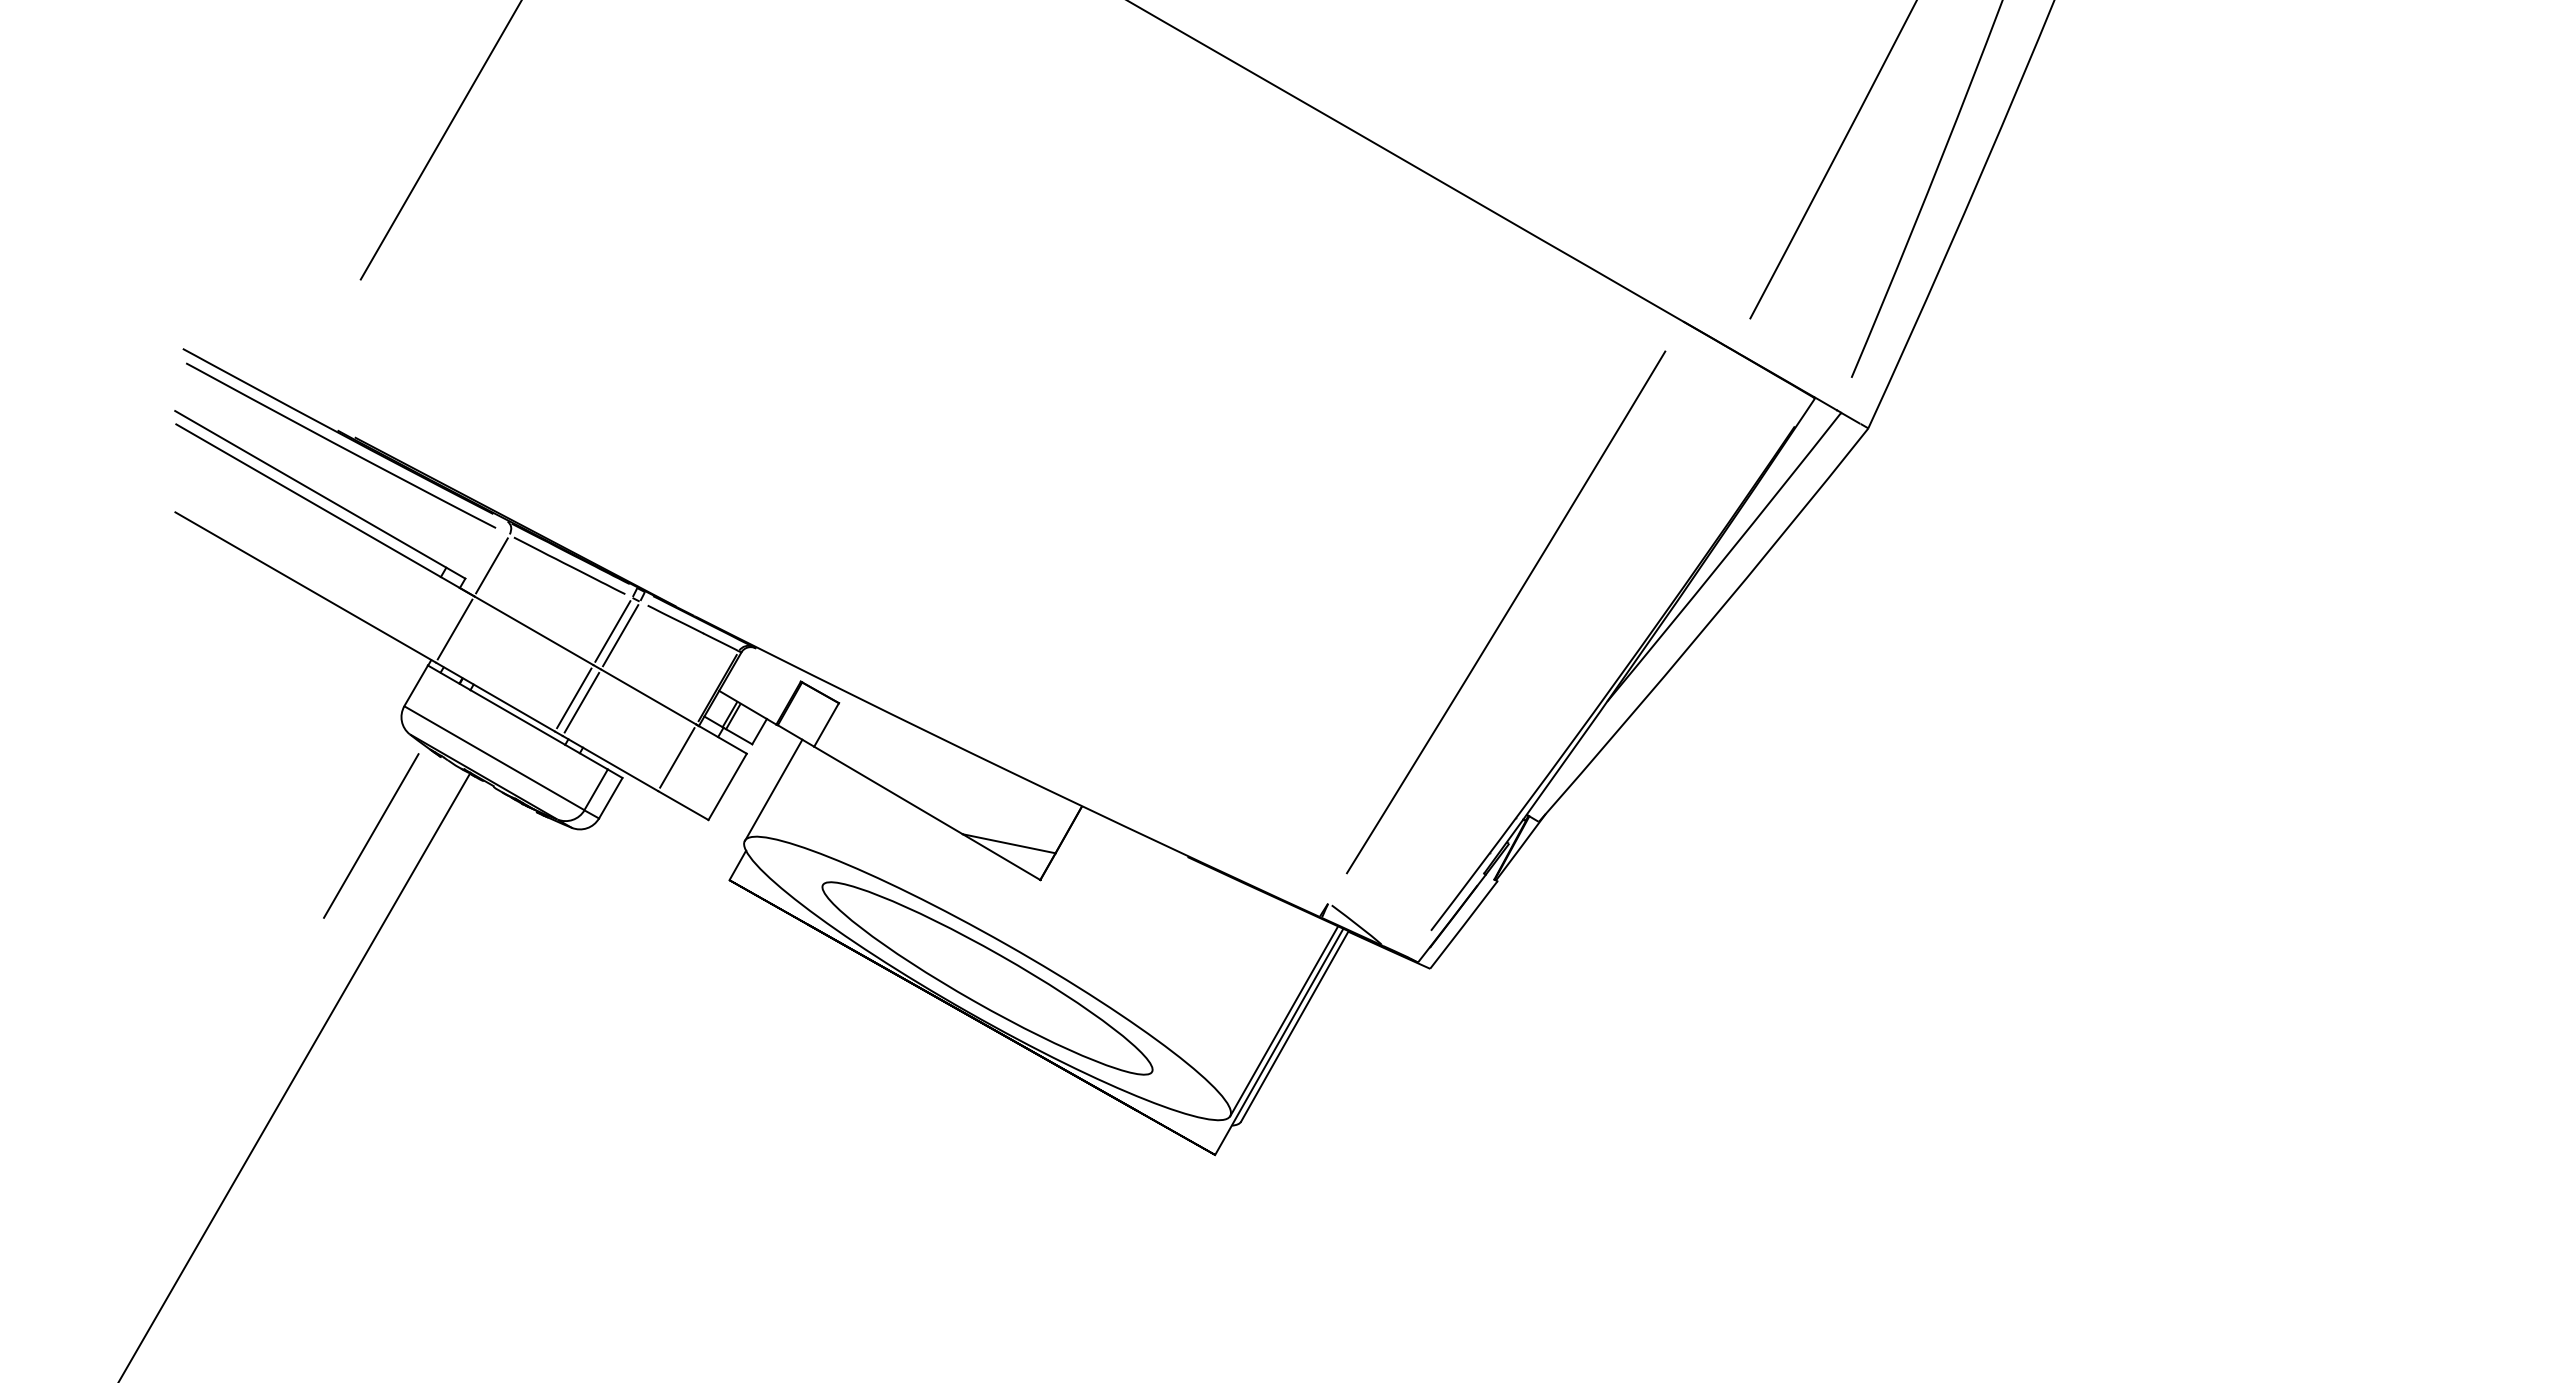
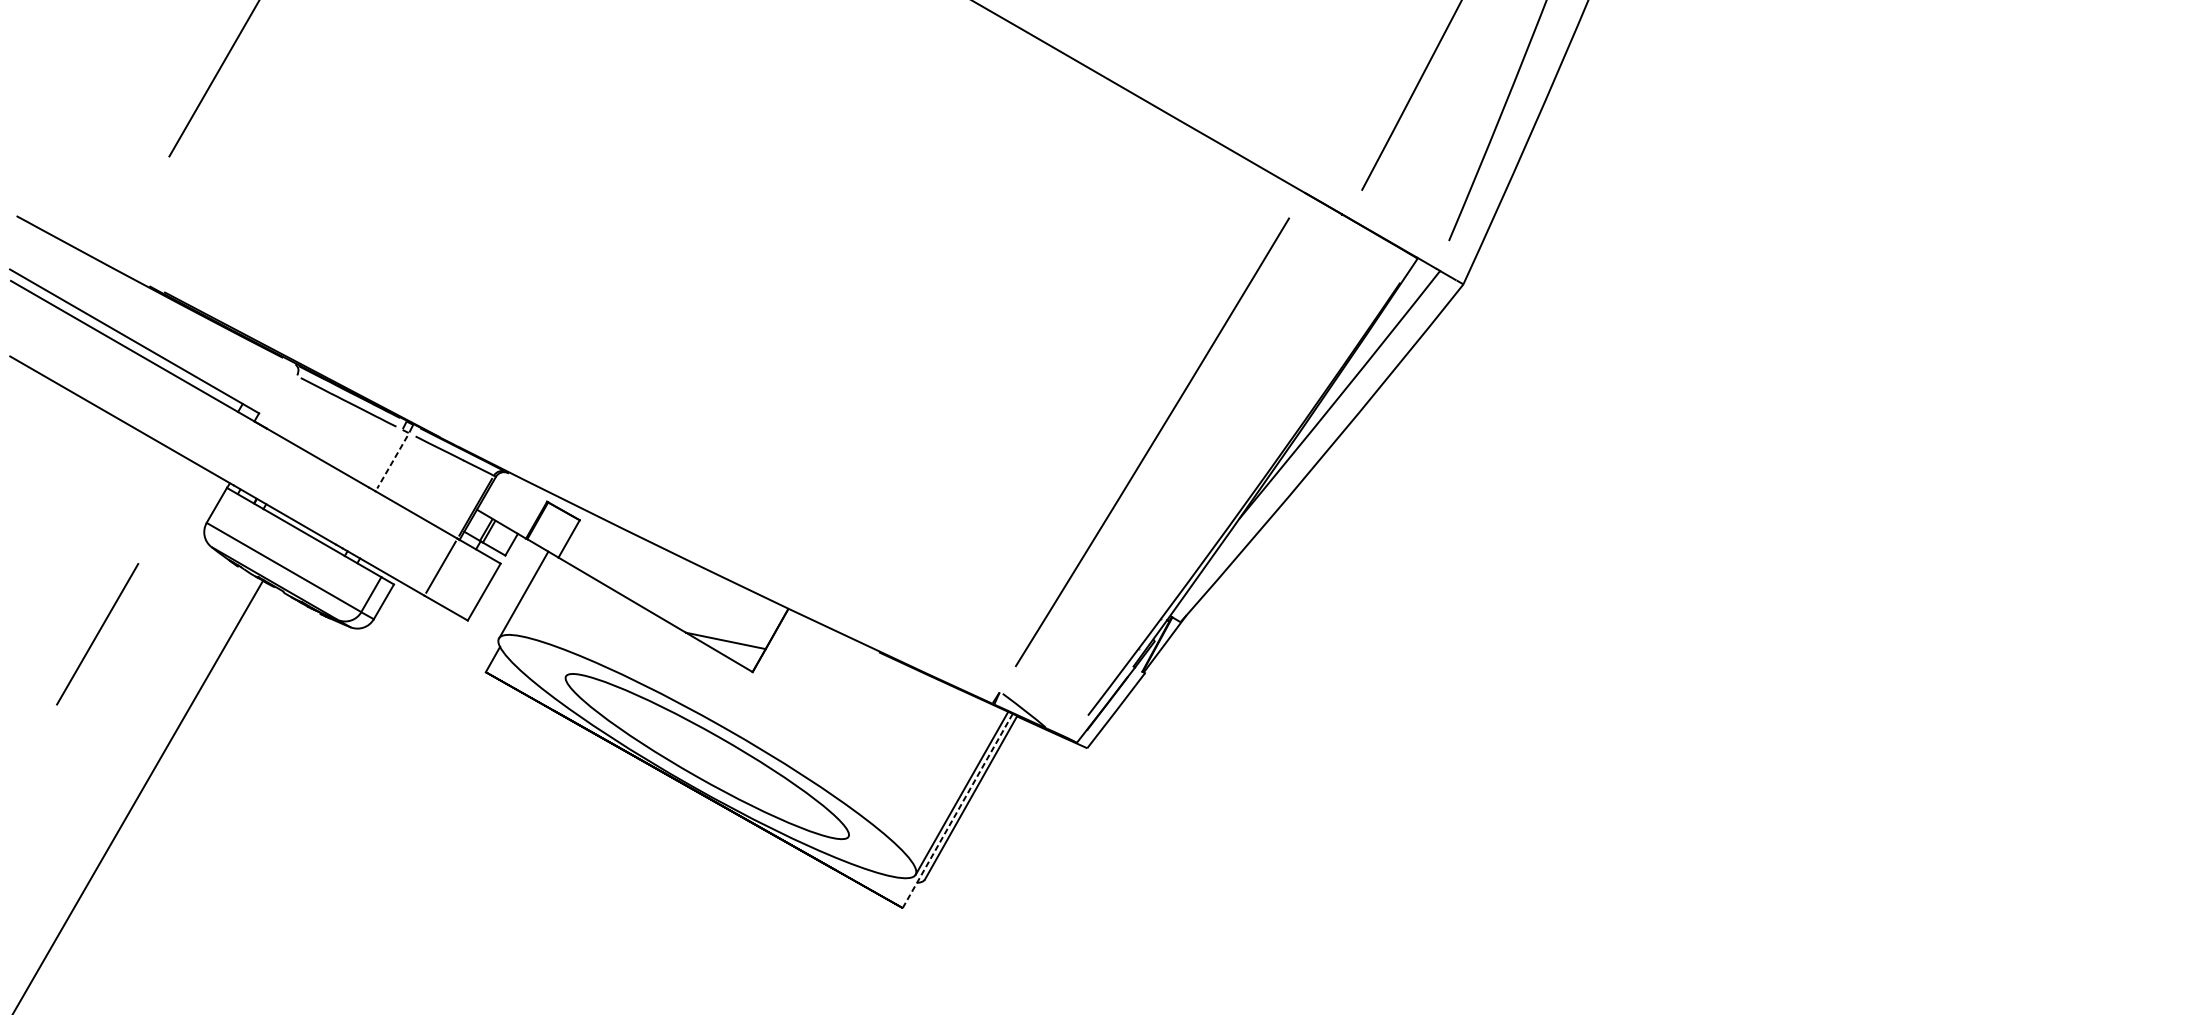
curve: (340, 445) -> (151, 299), removed
line: (491, 565) -> (281, 402), removed
line: (454, 629) -> (249, 457), removed
line: (612, 631) -> (385, 458), removed
line: (620, 636) -> (392, 463), solid -> dashed
line: (574, 698) -> (352, 516), removed
line: (581, 702) -> (358, 519), removed
line: (371, 835) -> (97, 633), moved
line: (1279, 1042) -> (957, 811), solid -> dashed

